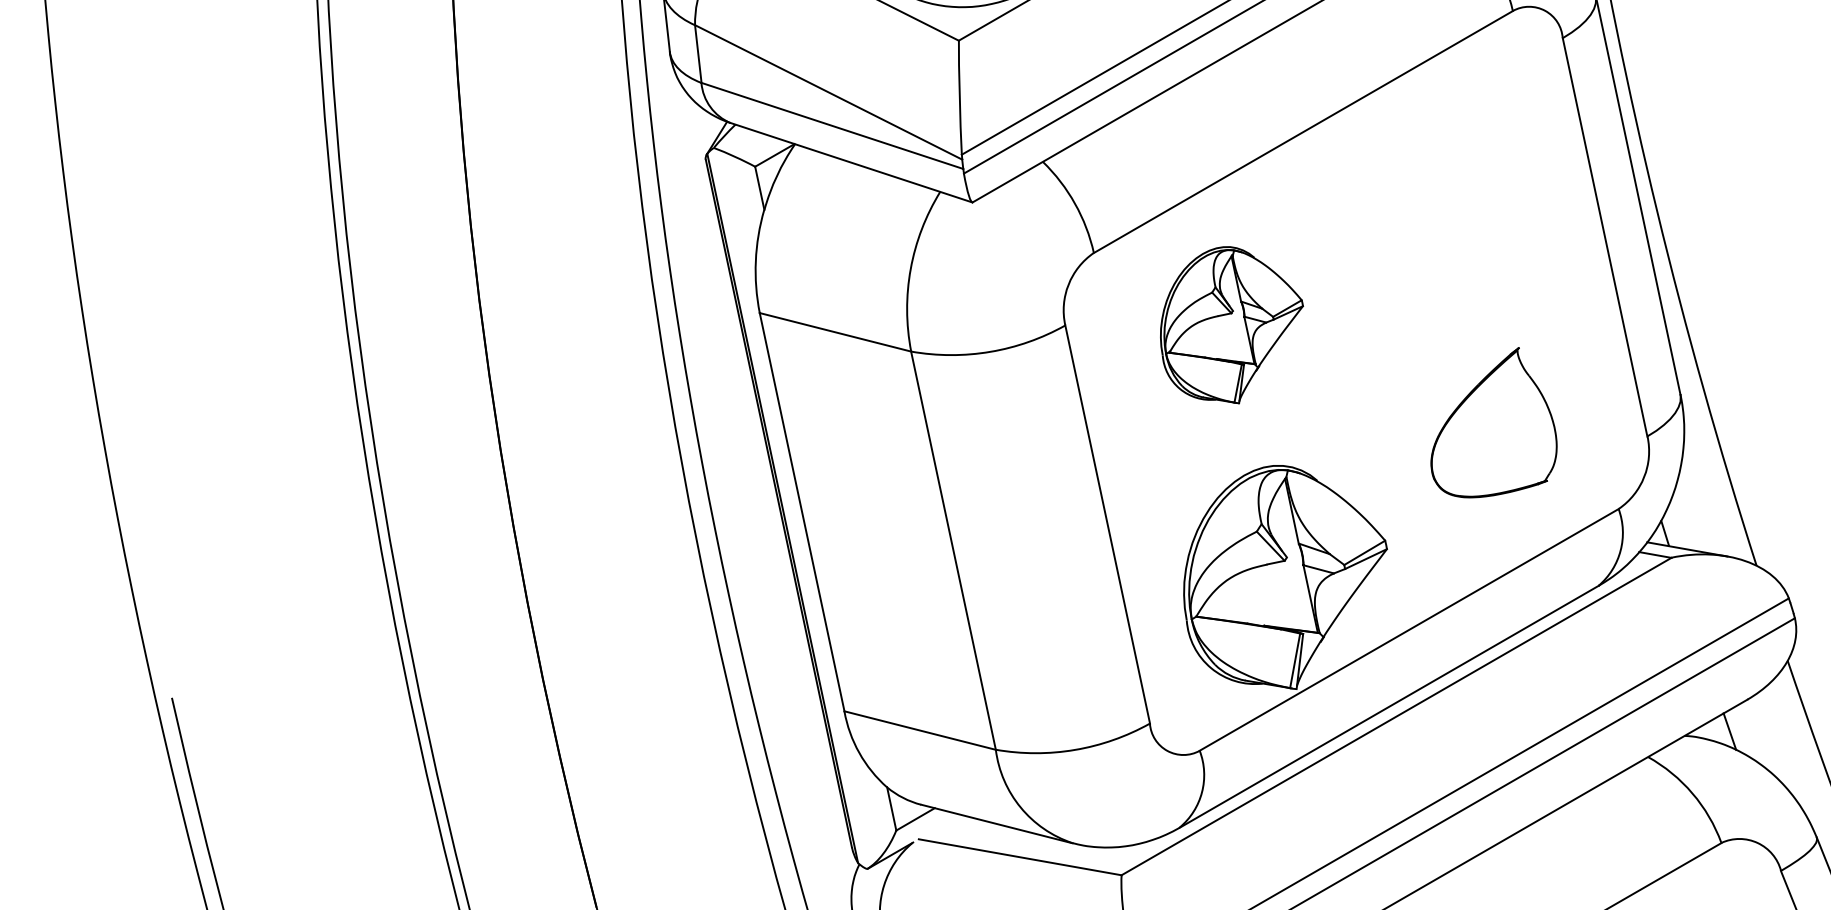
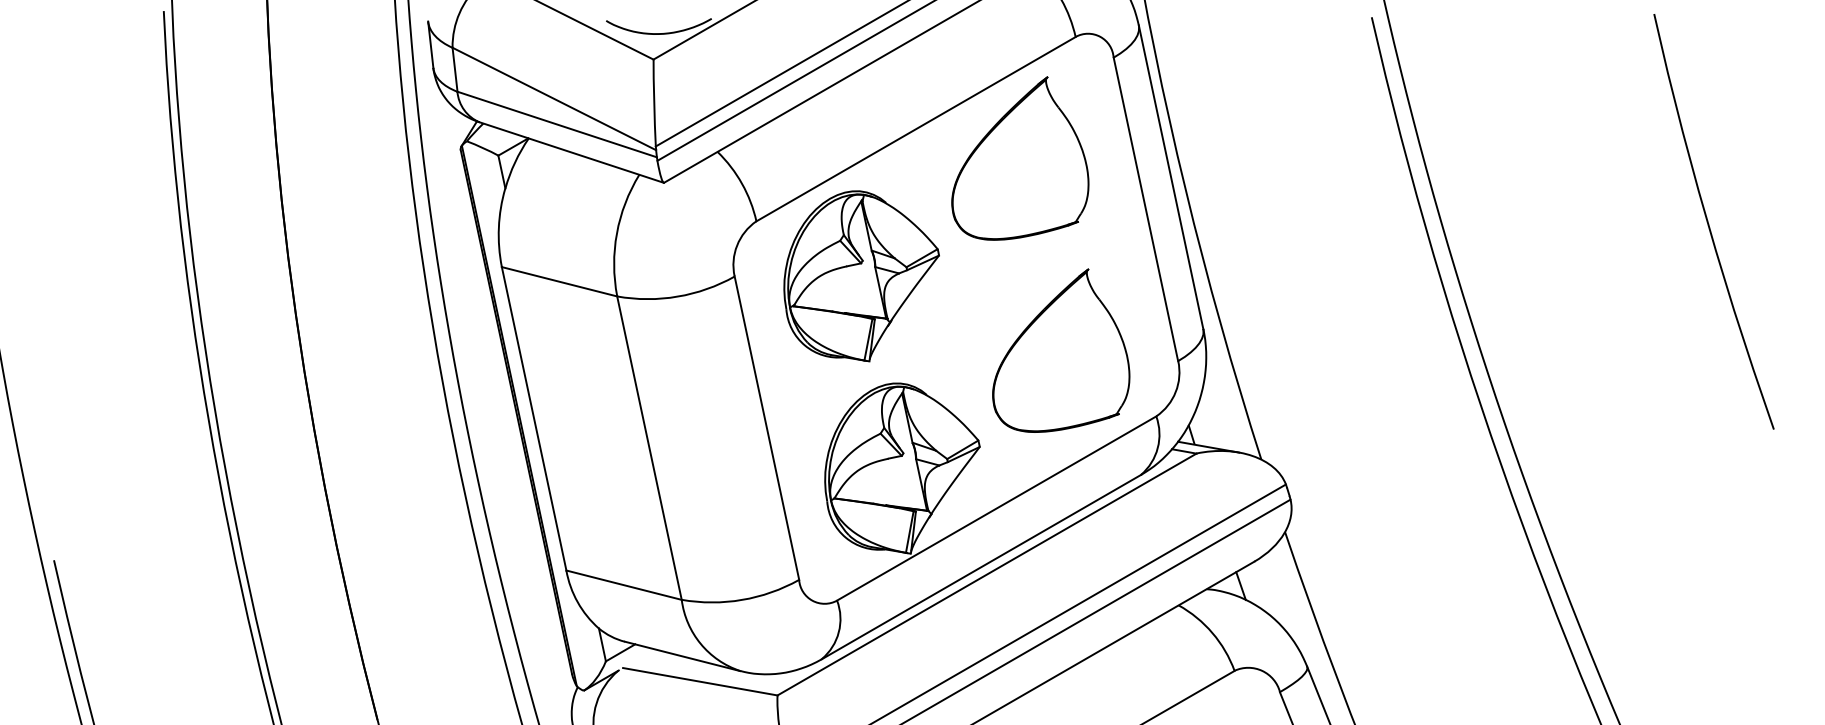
part: (1440, 170) -> (1020, 158), added
part: (1231, 325) -> (861, 276), size x1.43
part: (1494, 422) -> (1061, 350), size x1.43

